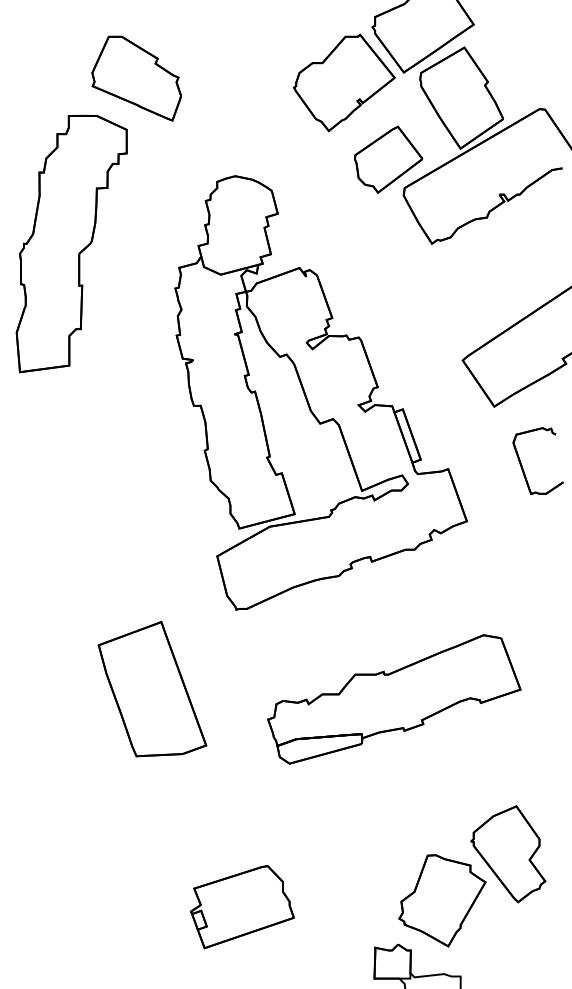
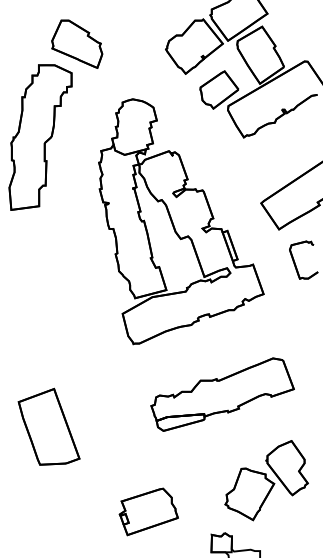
part: (151, 688) -> (48, 426), moved
part: (472, 876) -> (266, 480), moved
part: (241, 906) -> (148, 511), moved

